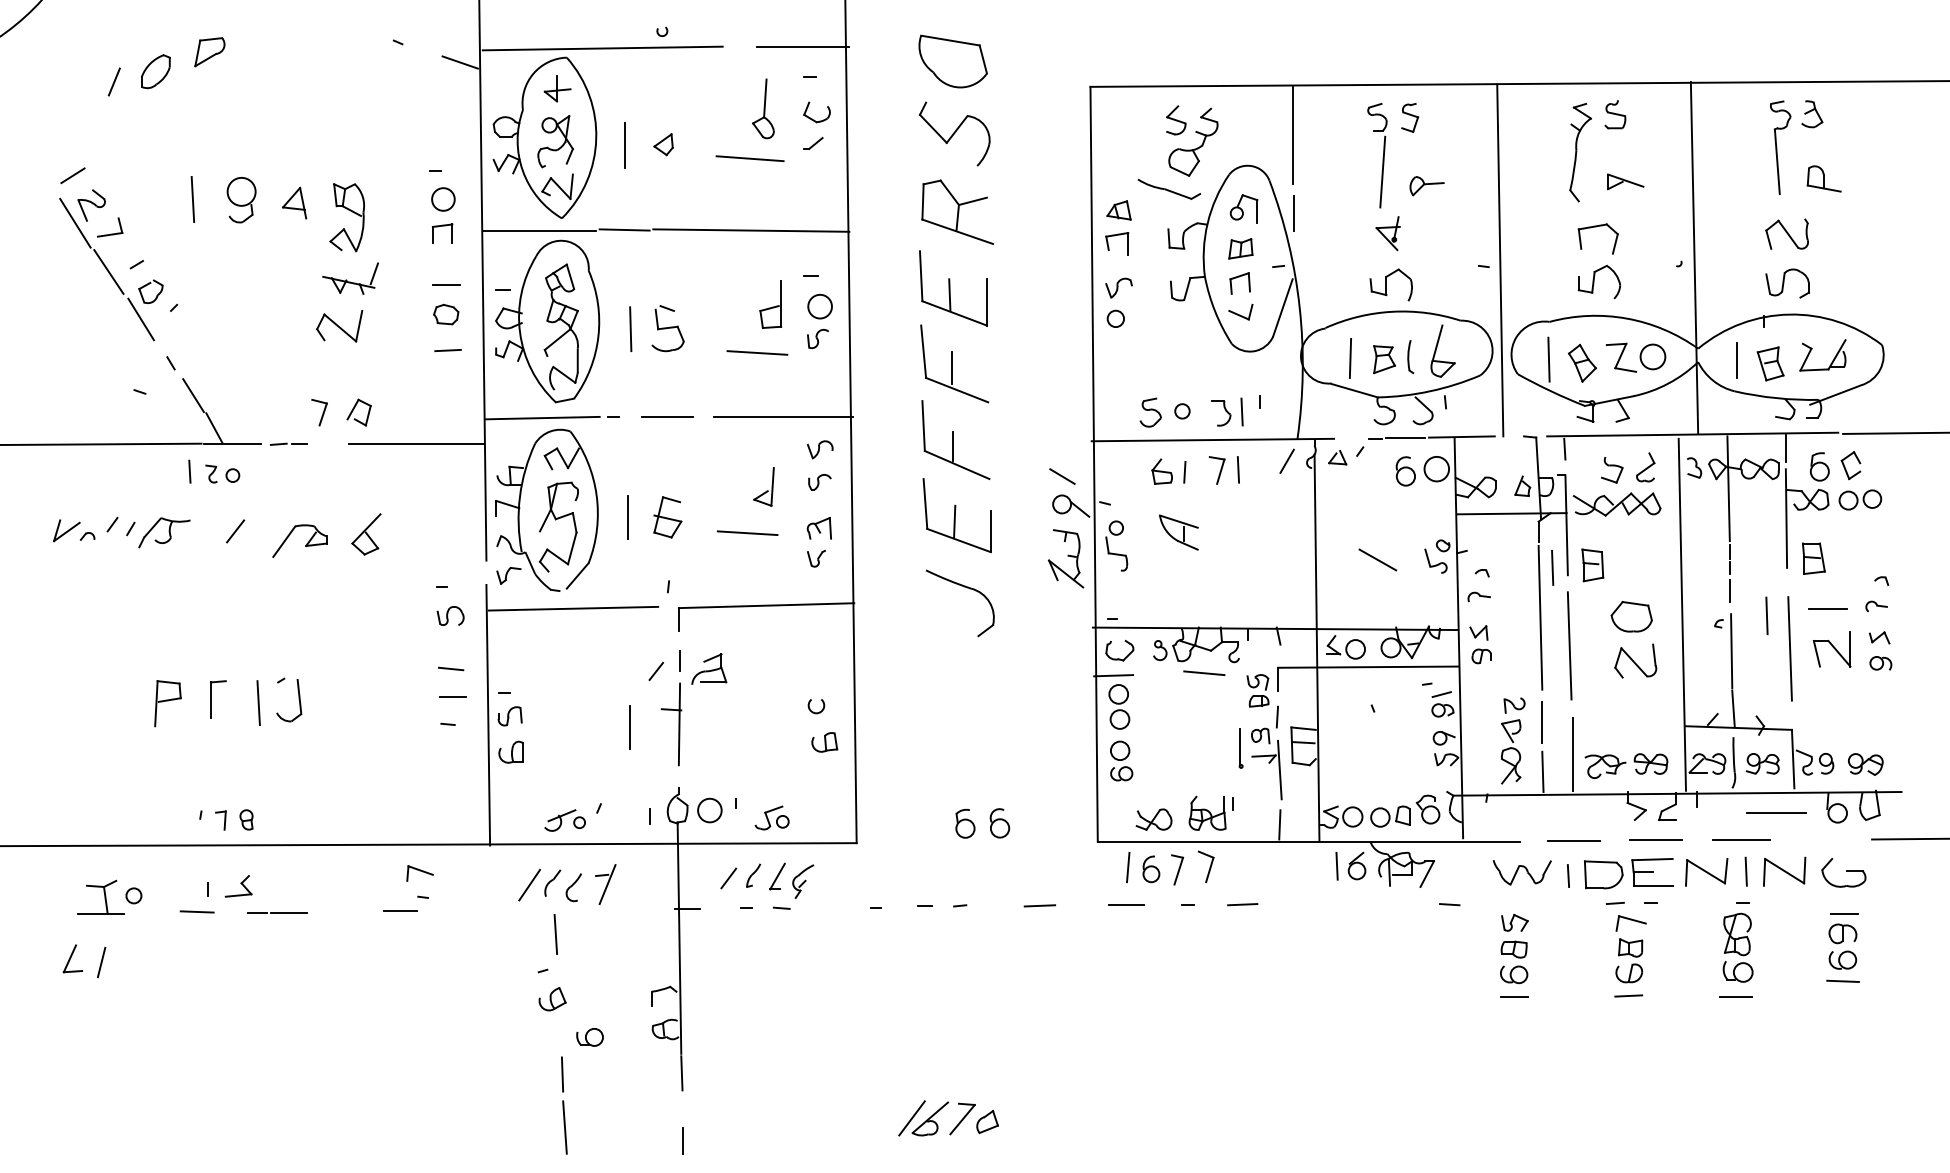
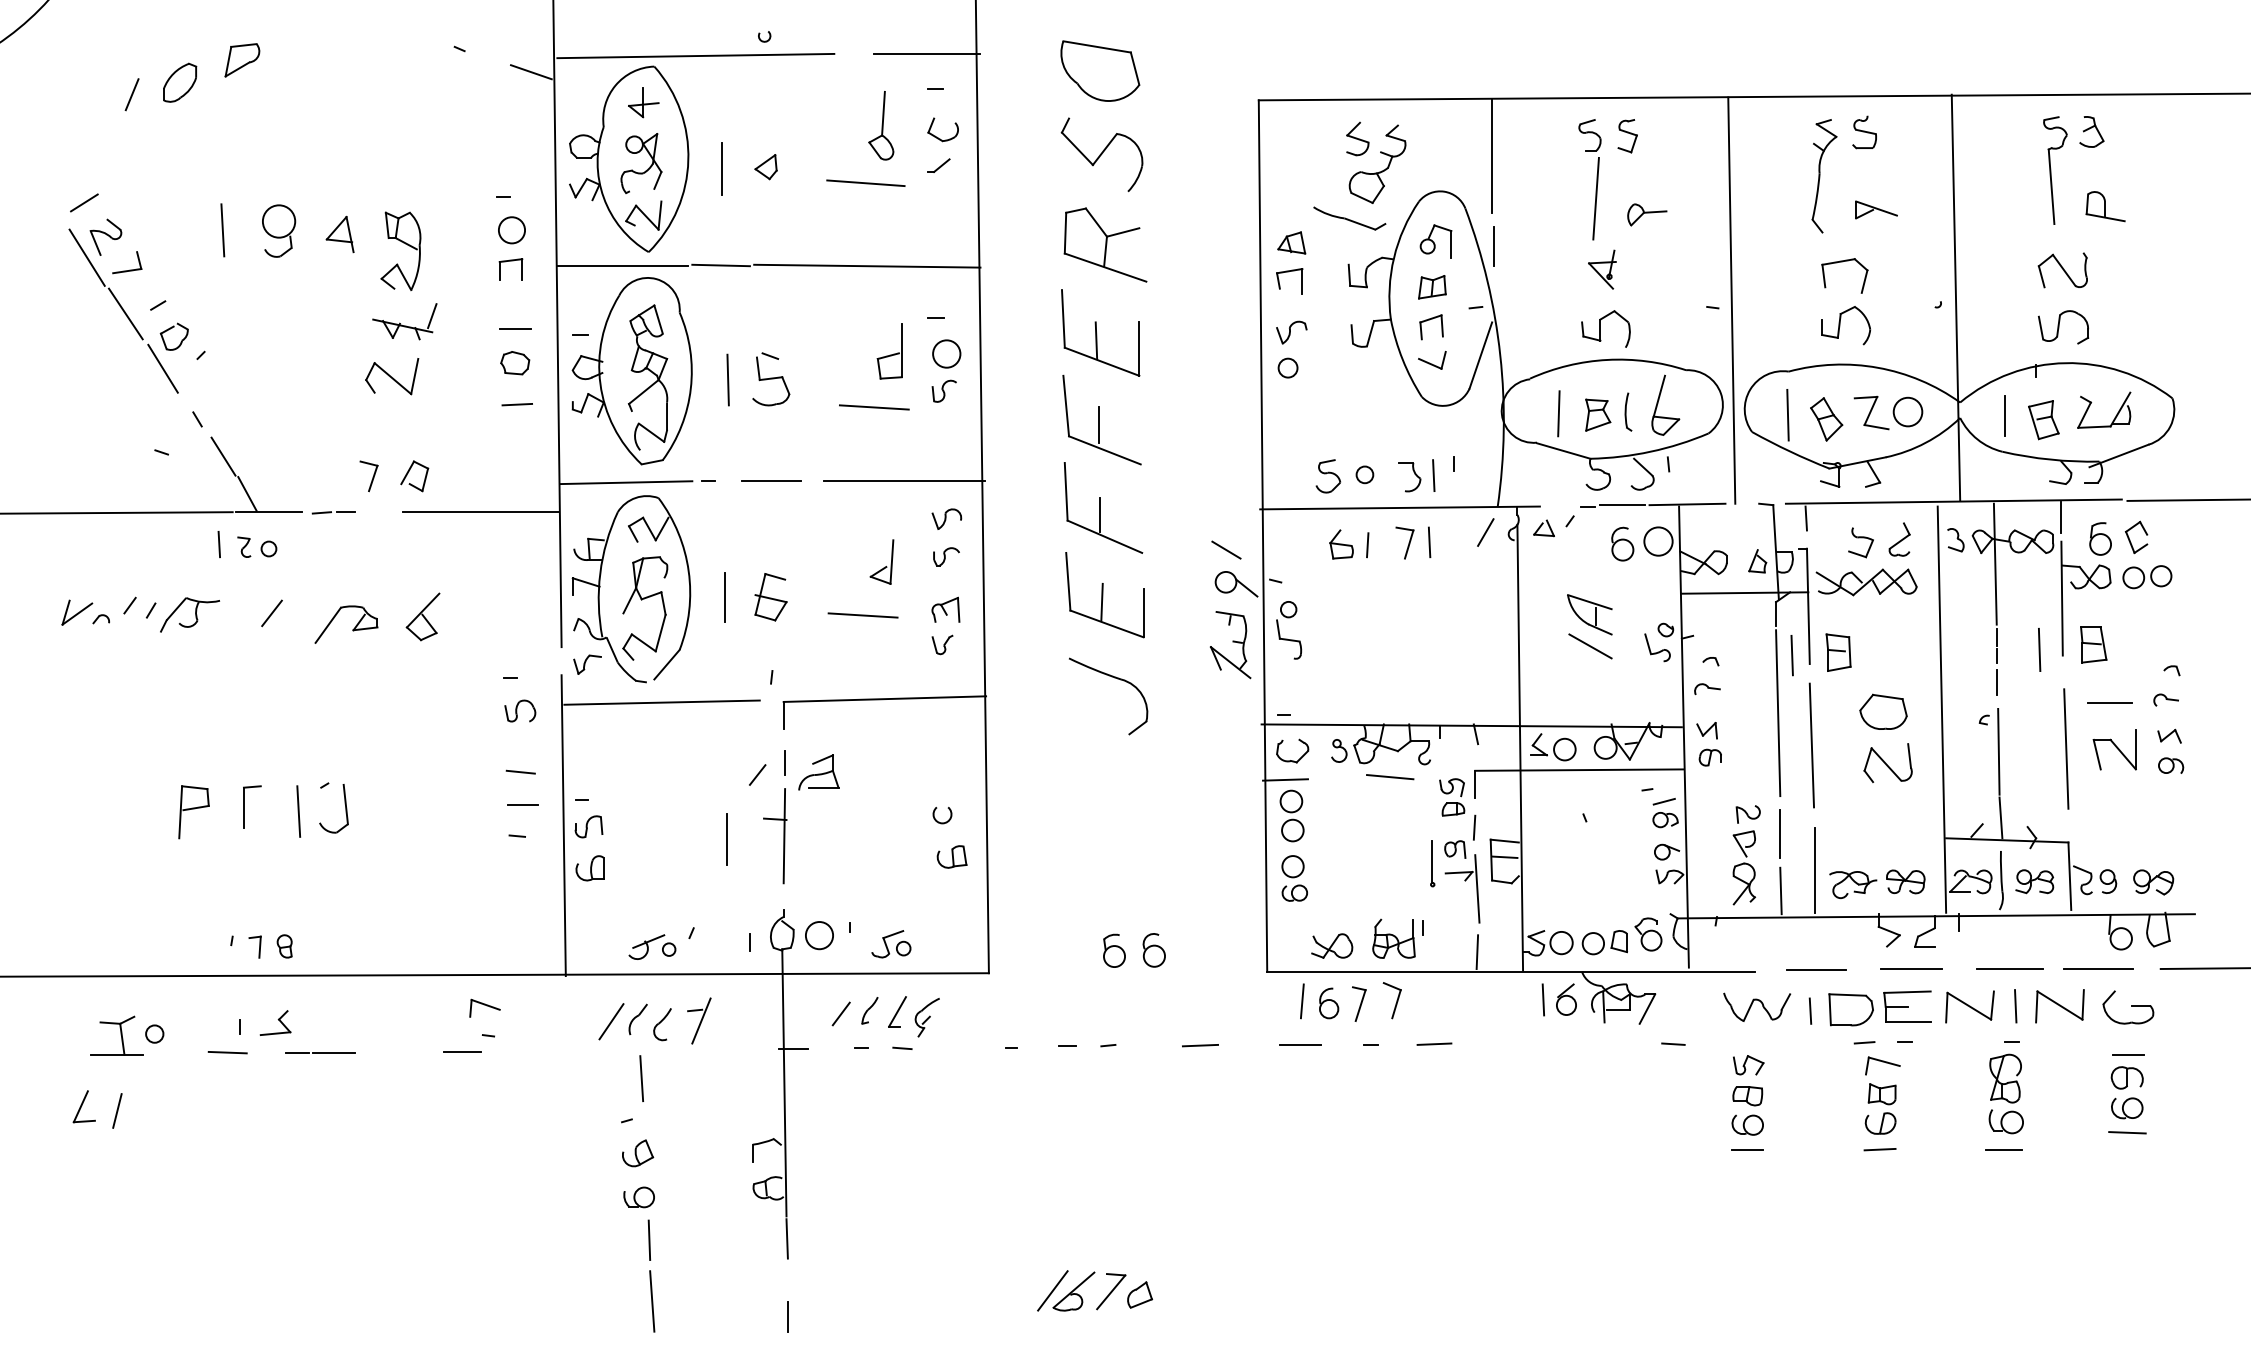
part: (1178, 532) -> (1589, 614), moved
line: (1766, 615) -> (2039, 649), moved
line: (1776, 812) -> (2098, 968), moved
part: (589, 1037) -> (638, 1197), moved

